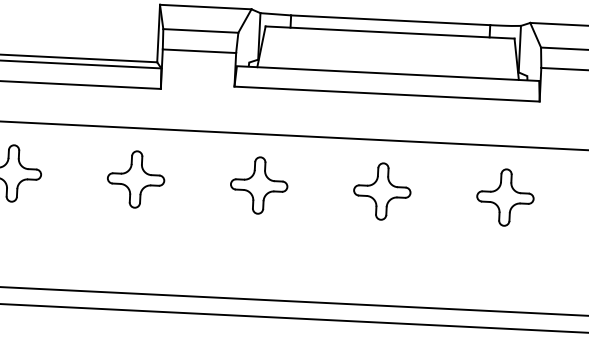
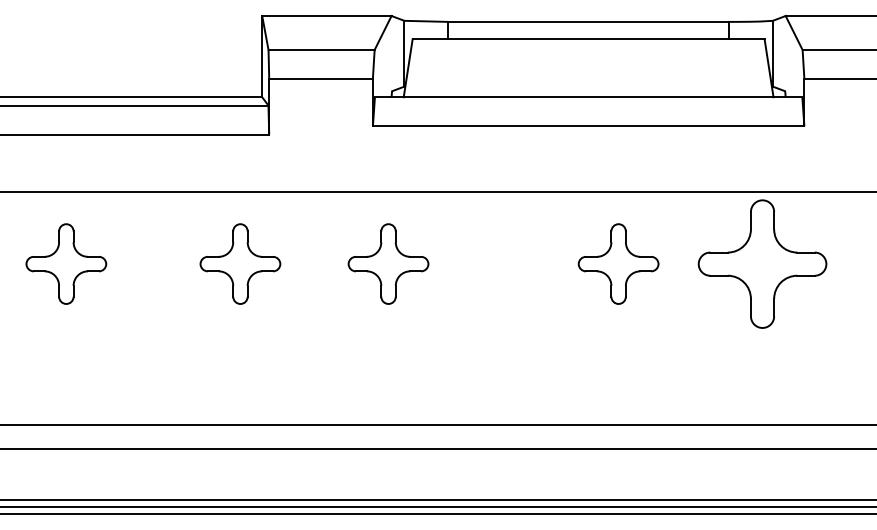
part: (259, 185) -> (388, 263), moved
part: (382, 191) -> (618, 263), moved
part: (505, 197) -> (762, 263), size x1.6

